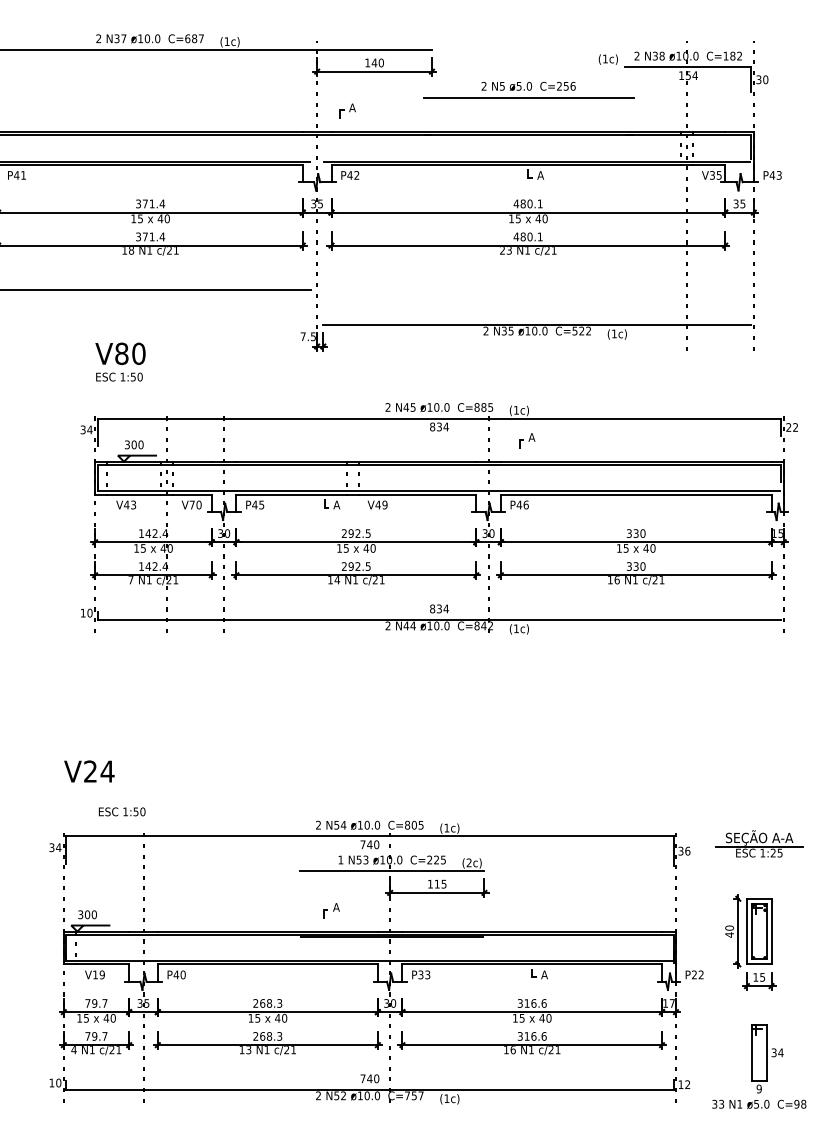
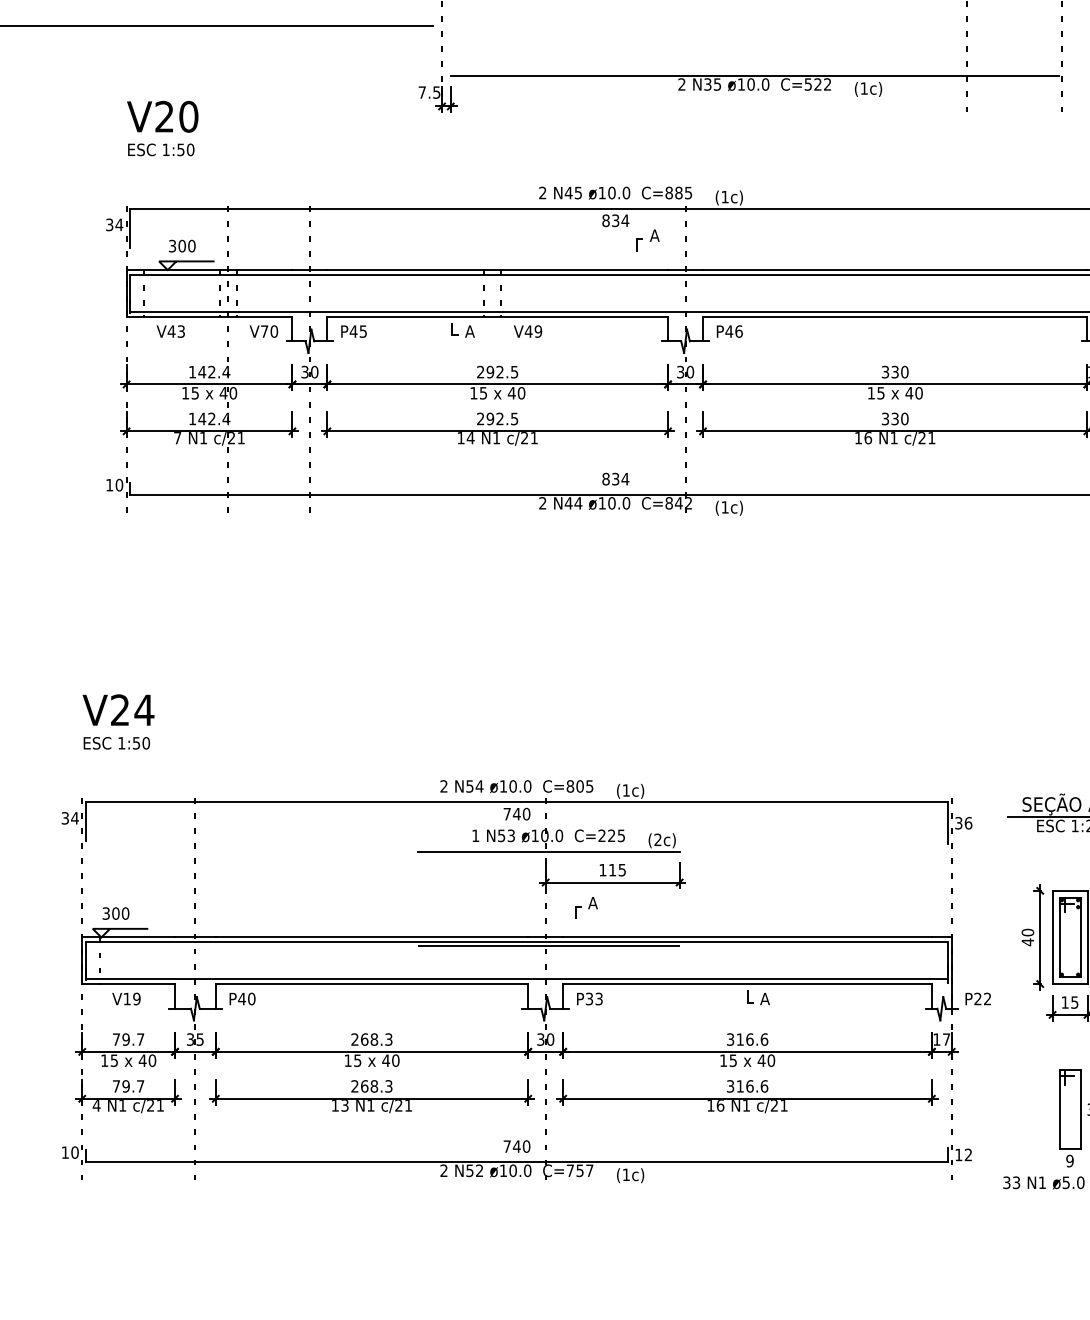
text: (121, 353) -> (164, 116), V80 -> V20
part: (527, 440) -> (648, 239), moved
text: (121, 811) -> (115, 742), moved
part: (331, 910) -> (585, 907), moved

